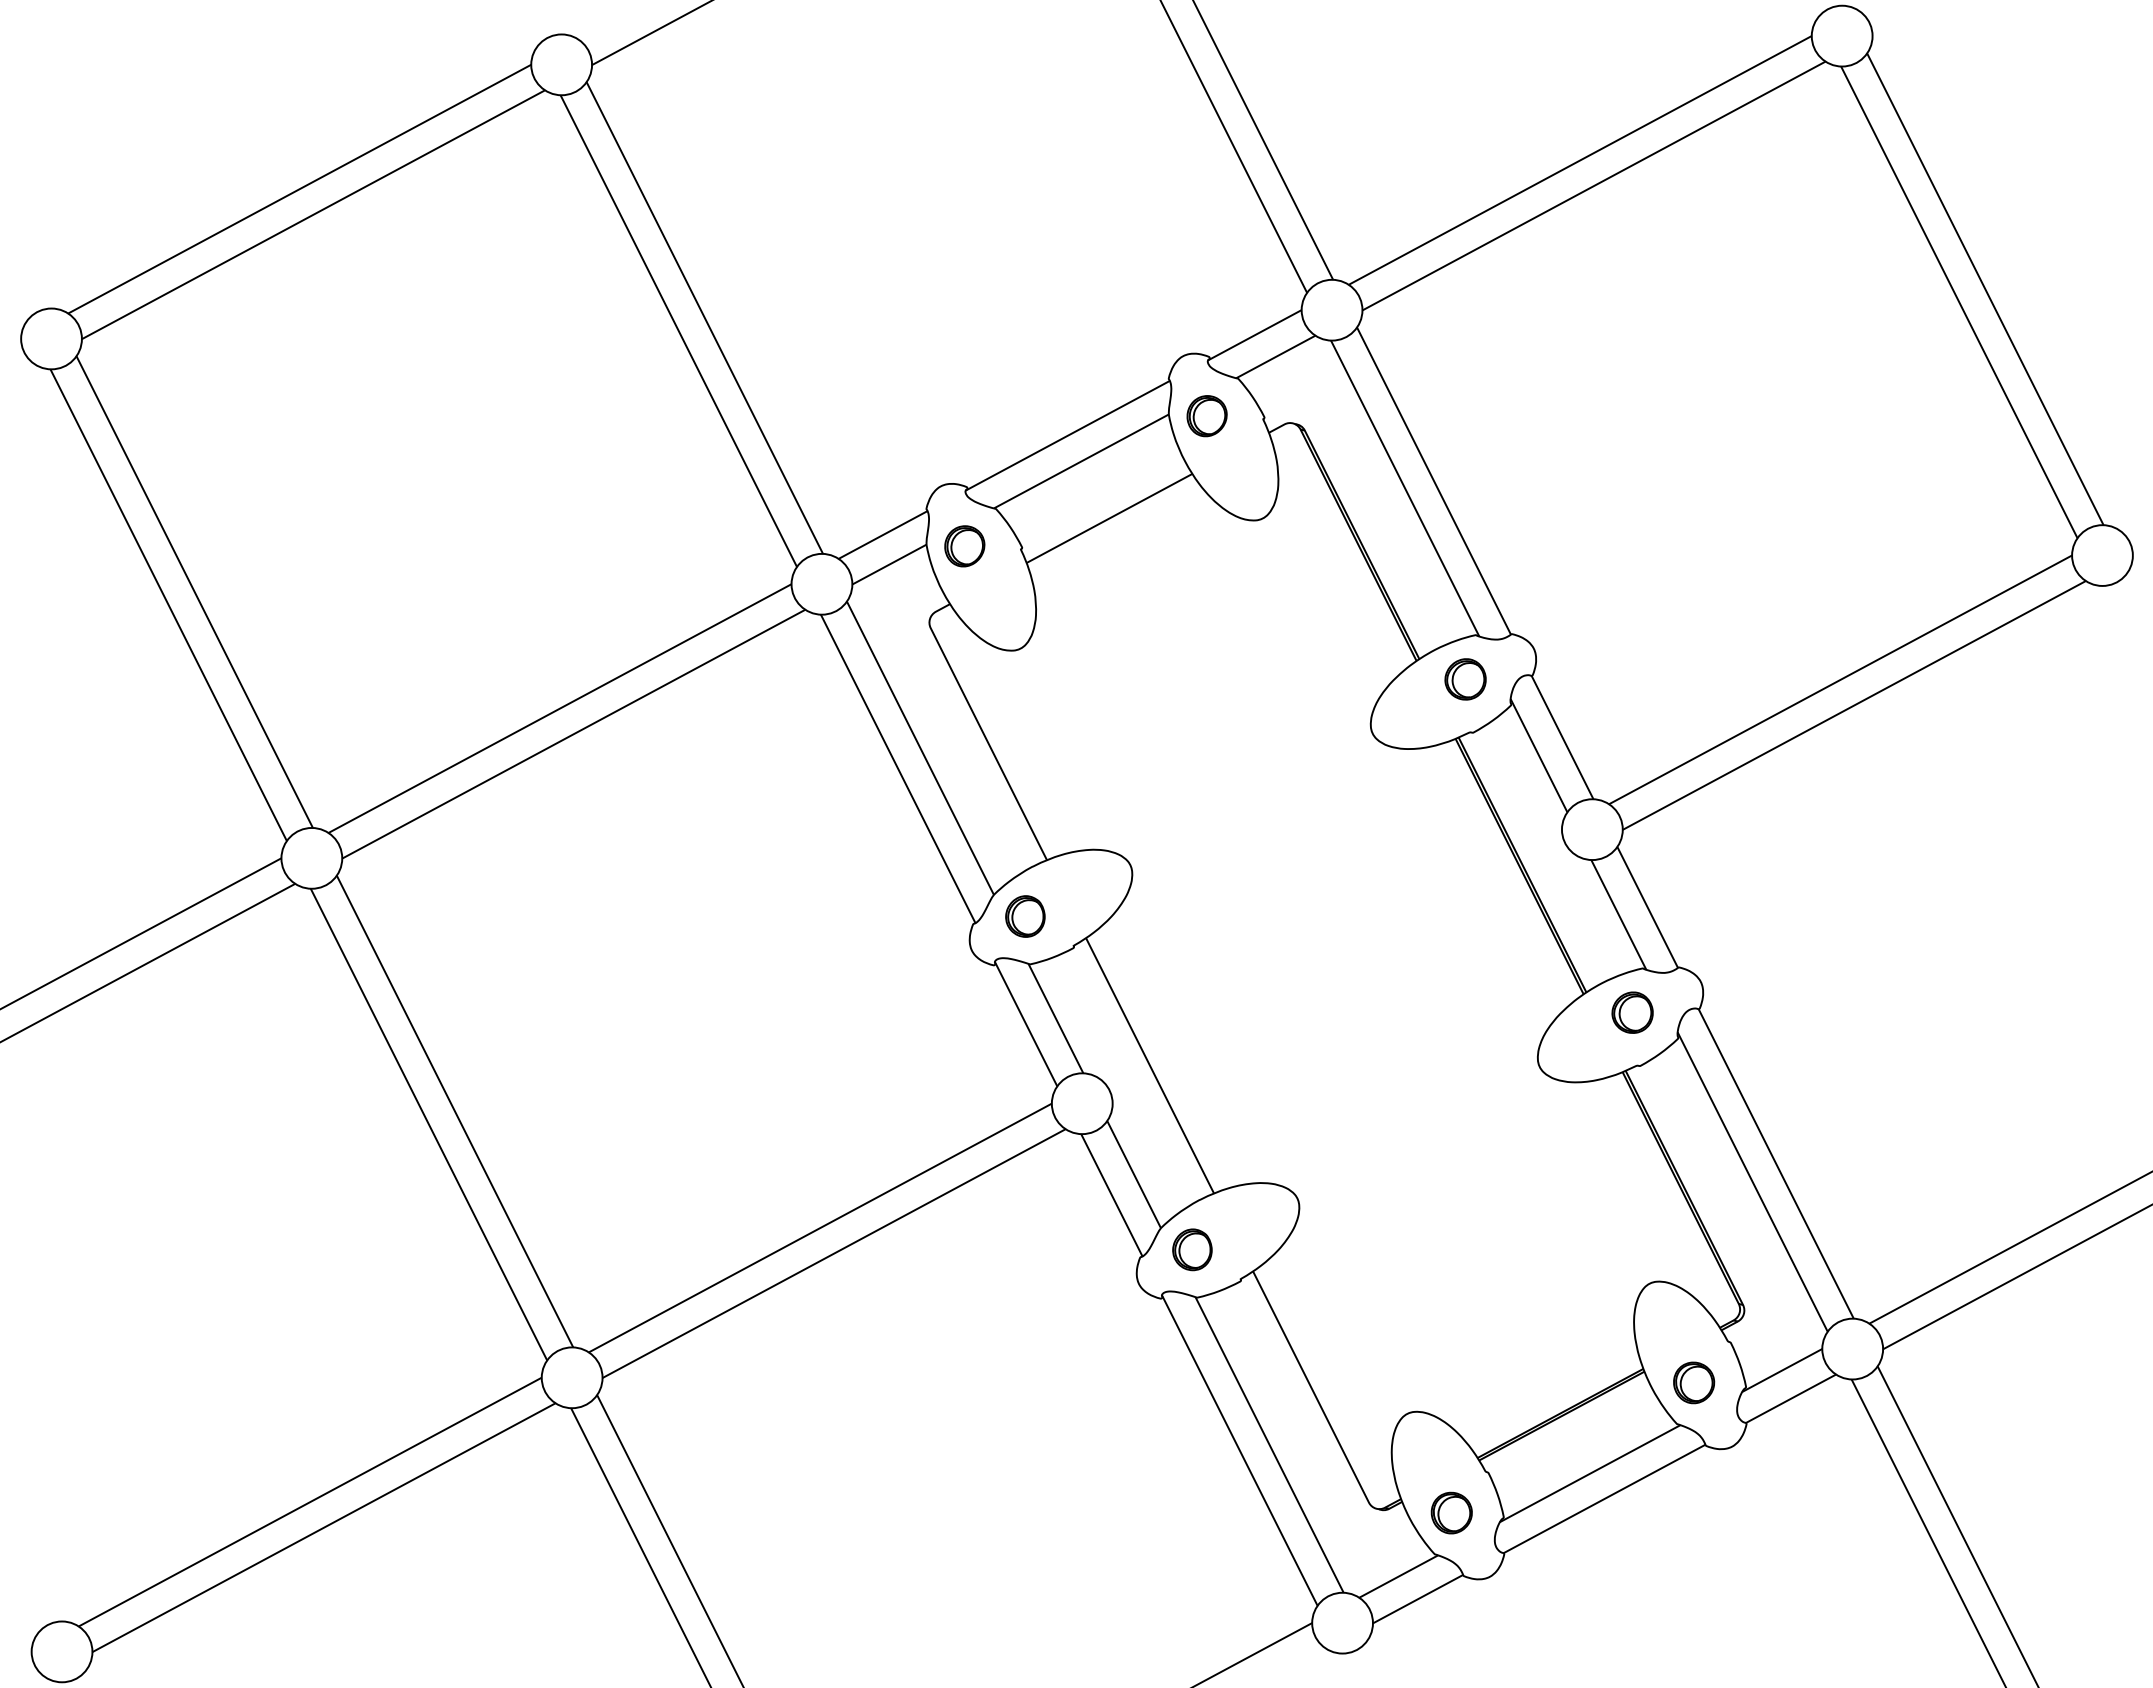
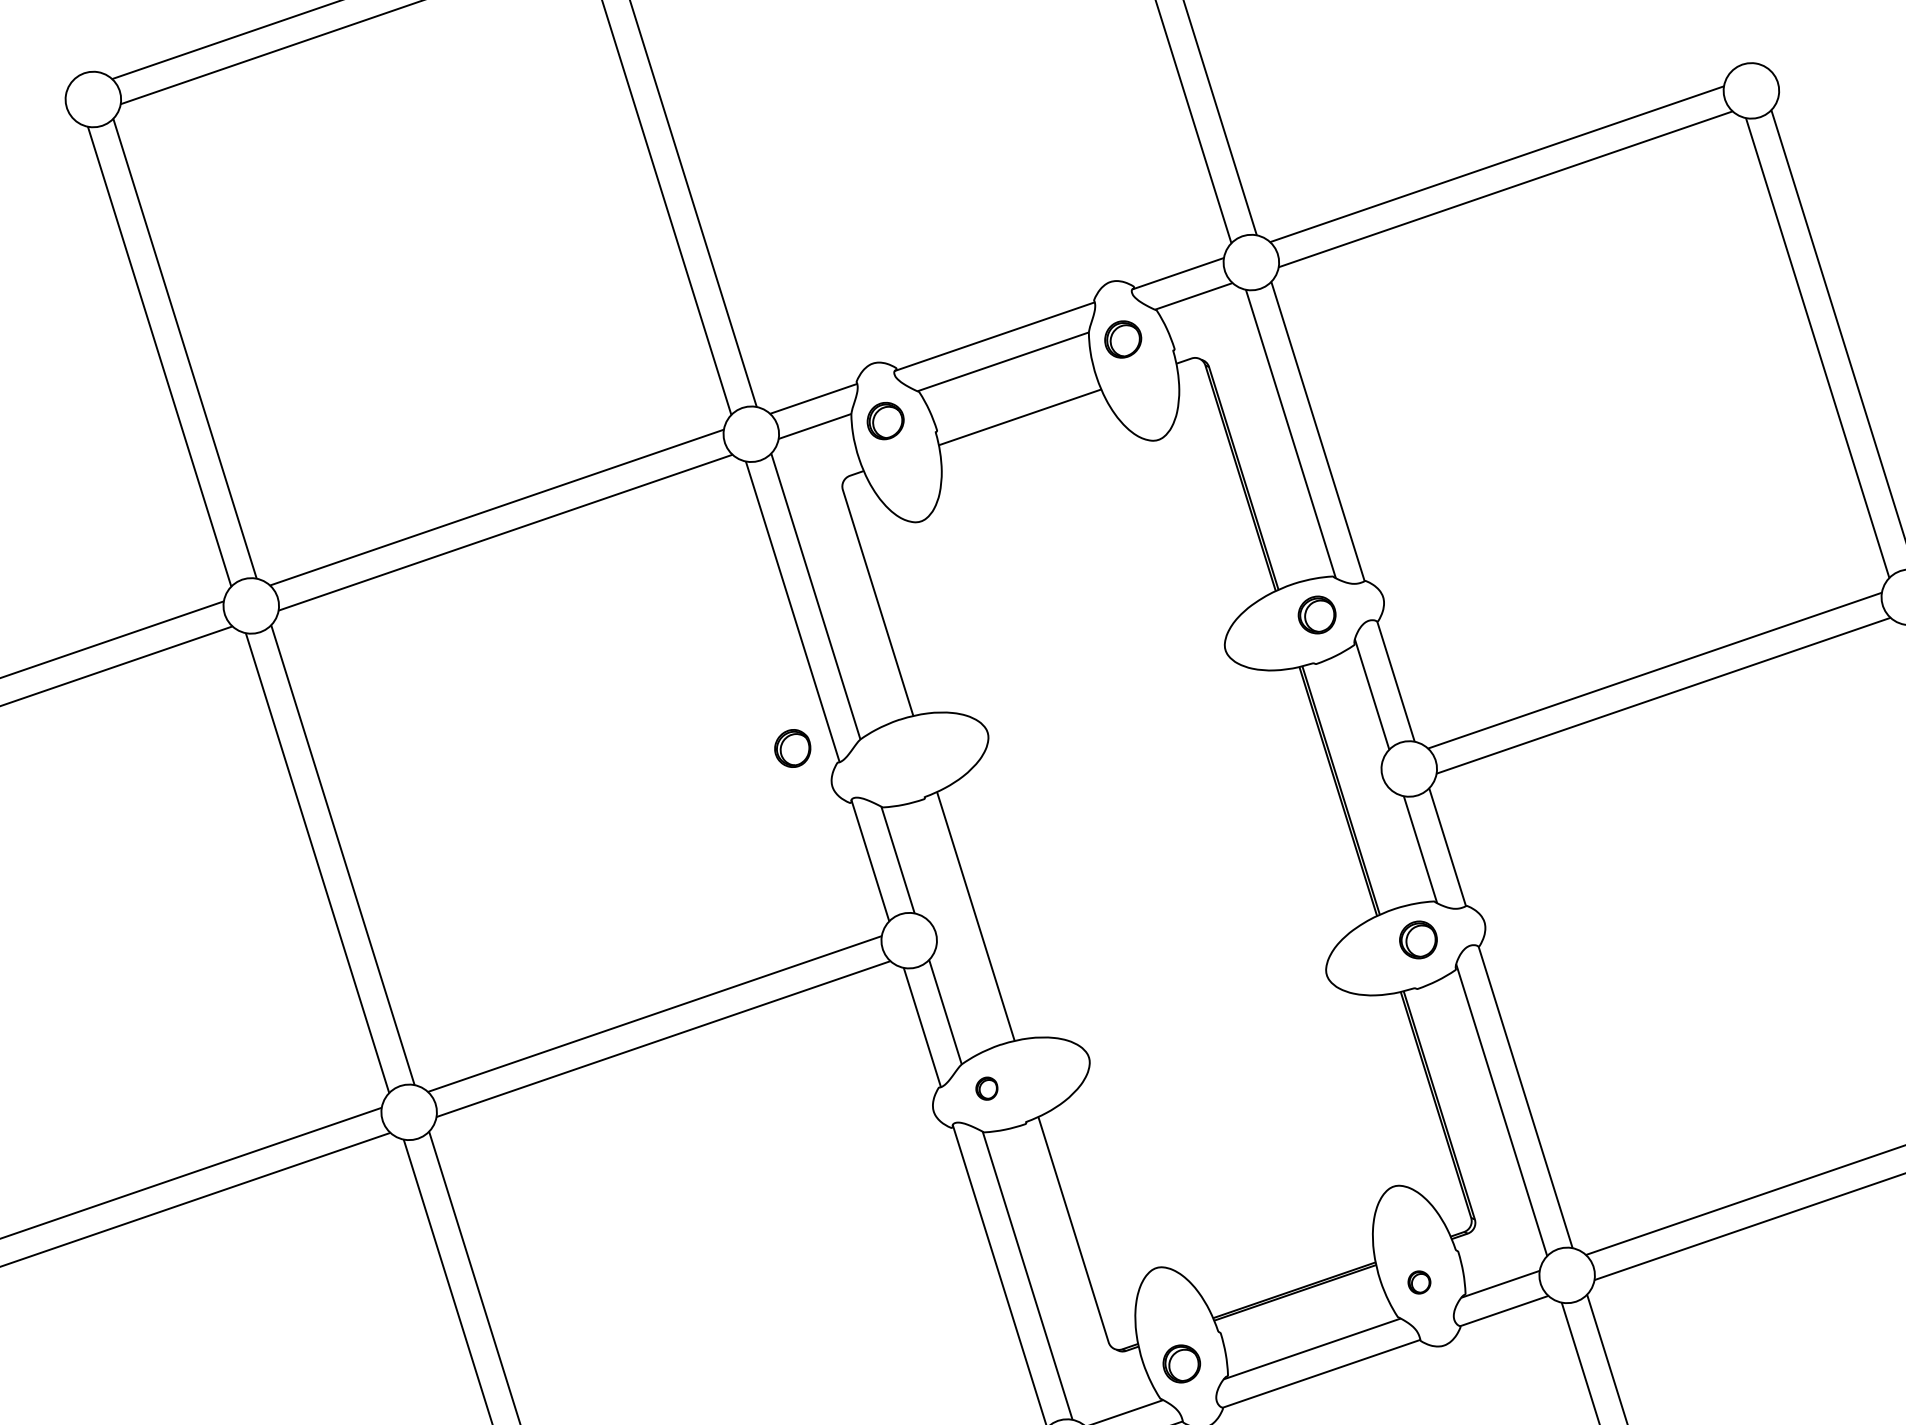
part: (1025, 916) -> (792, 748), moved
part: (1192, 1249) -> (987, 1088), size x0.6
part: (1694, 1382) -> (1419, 1282), size x0.6

